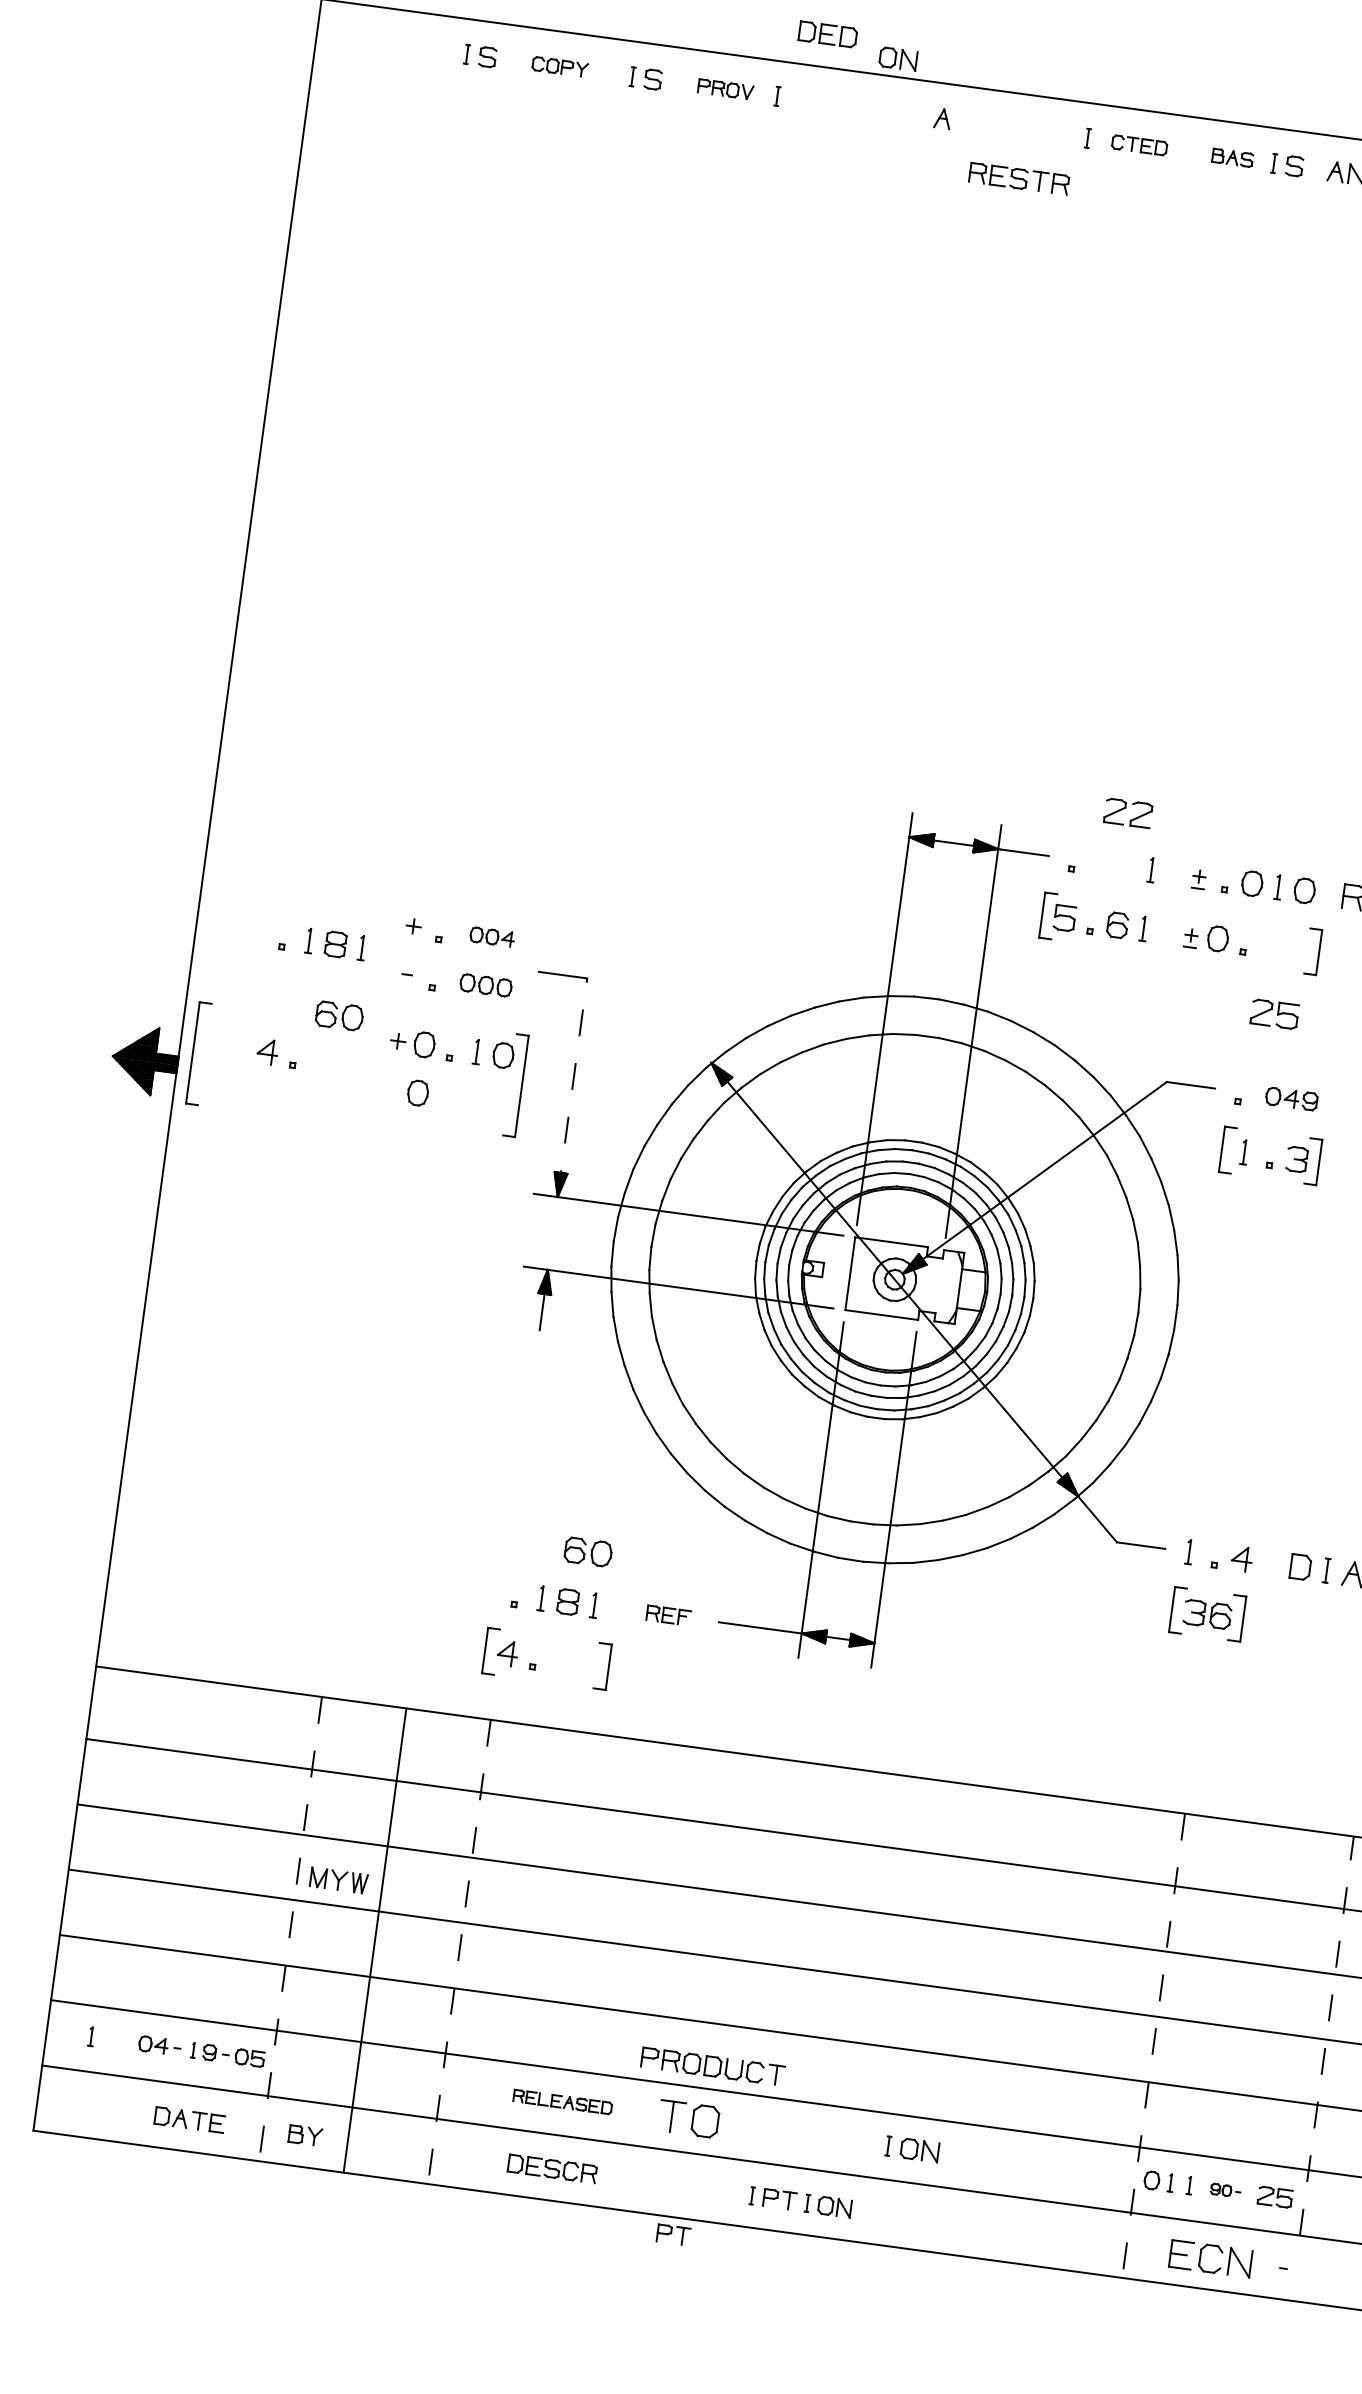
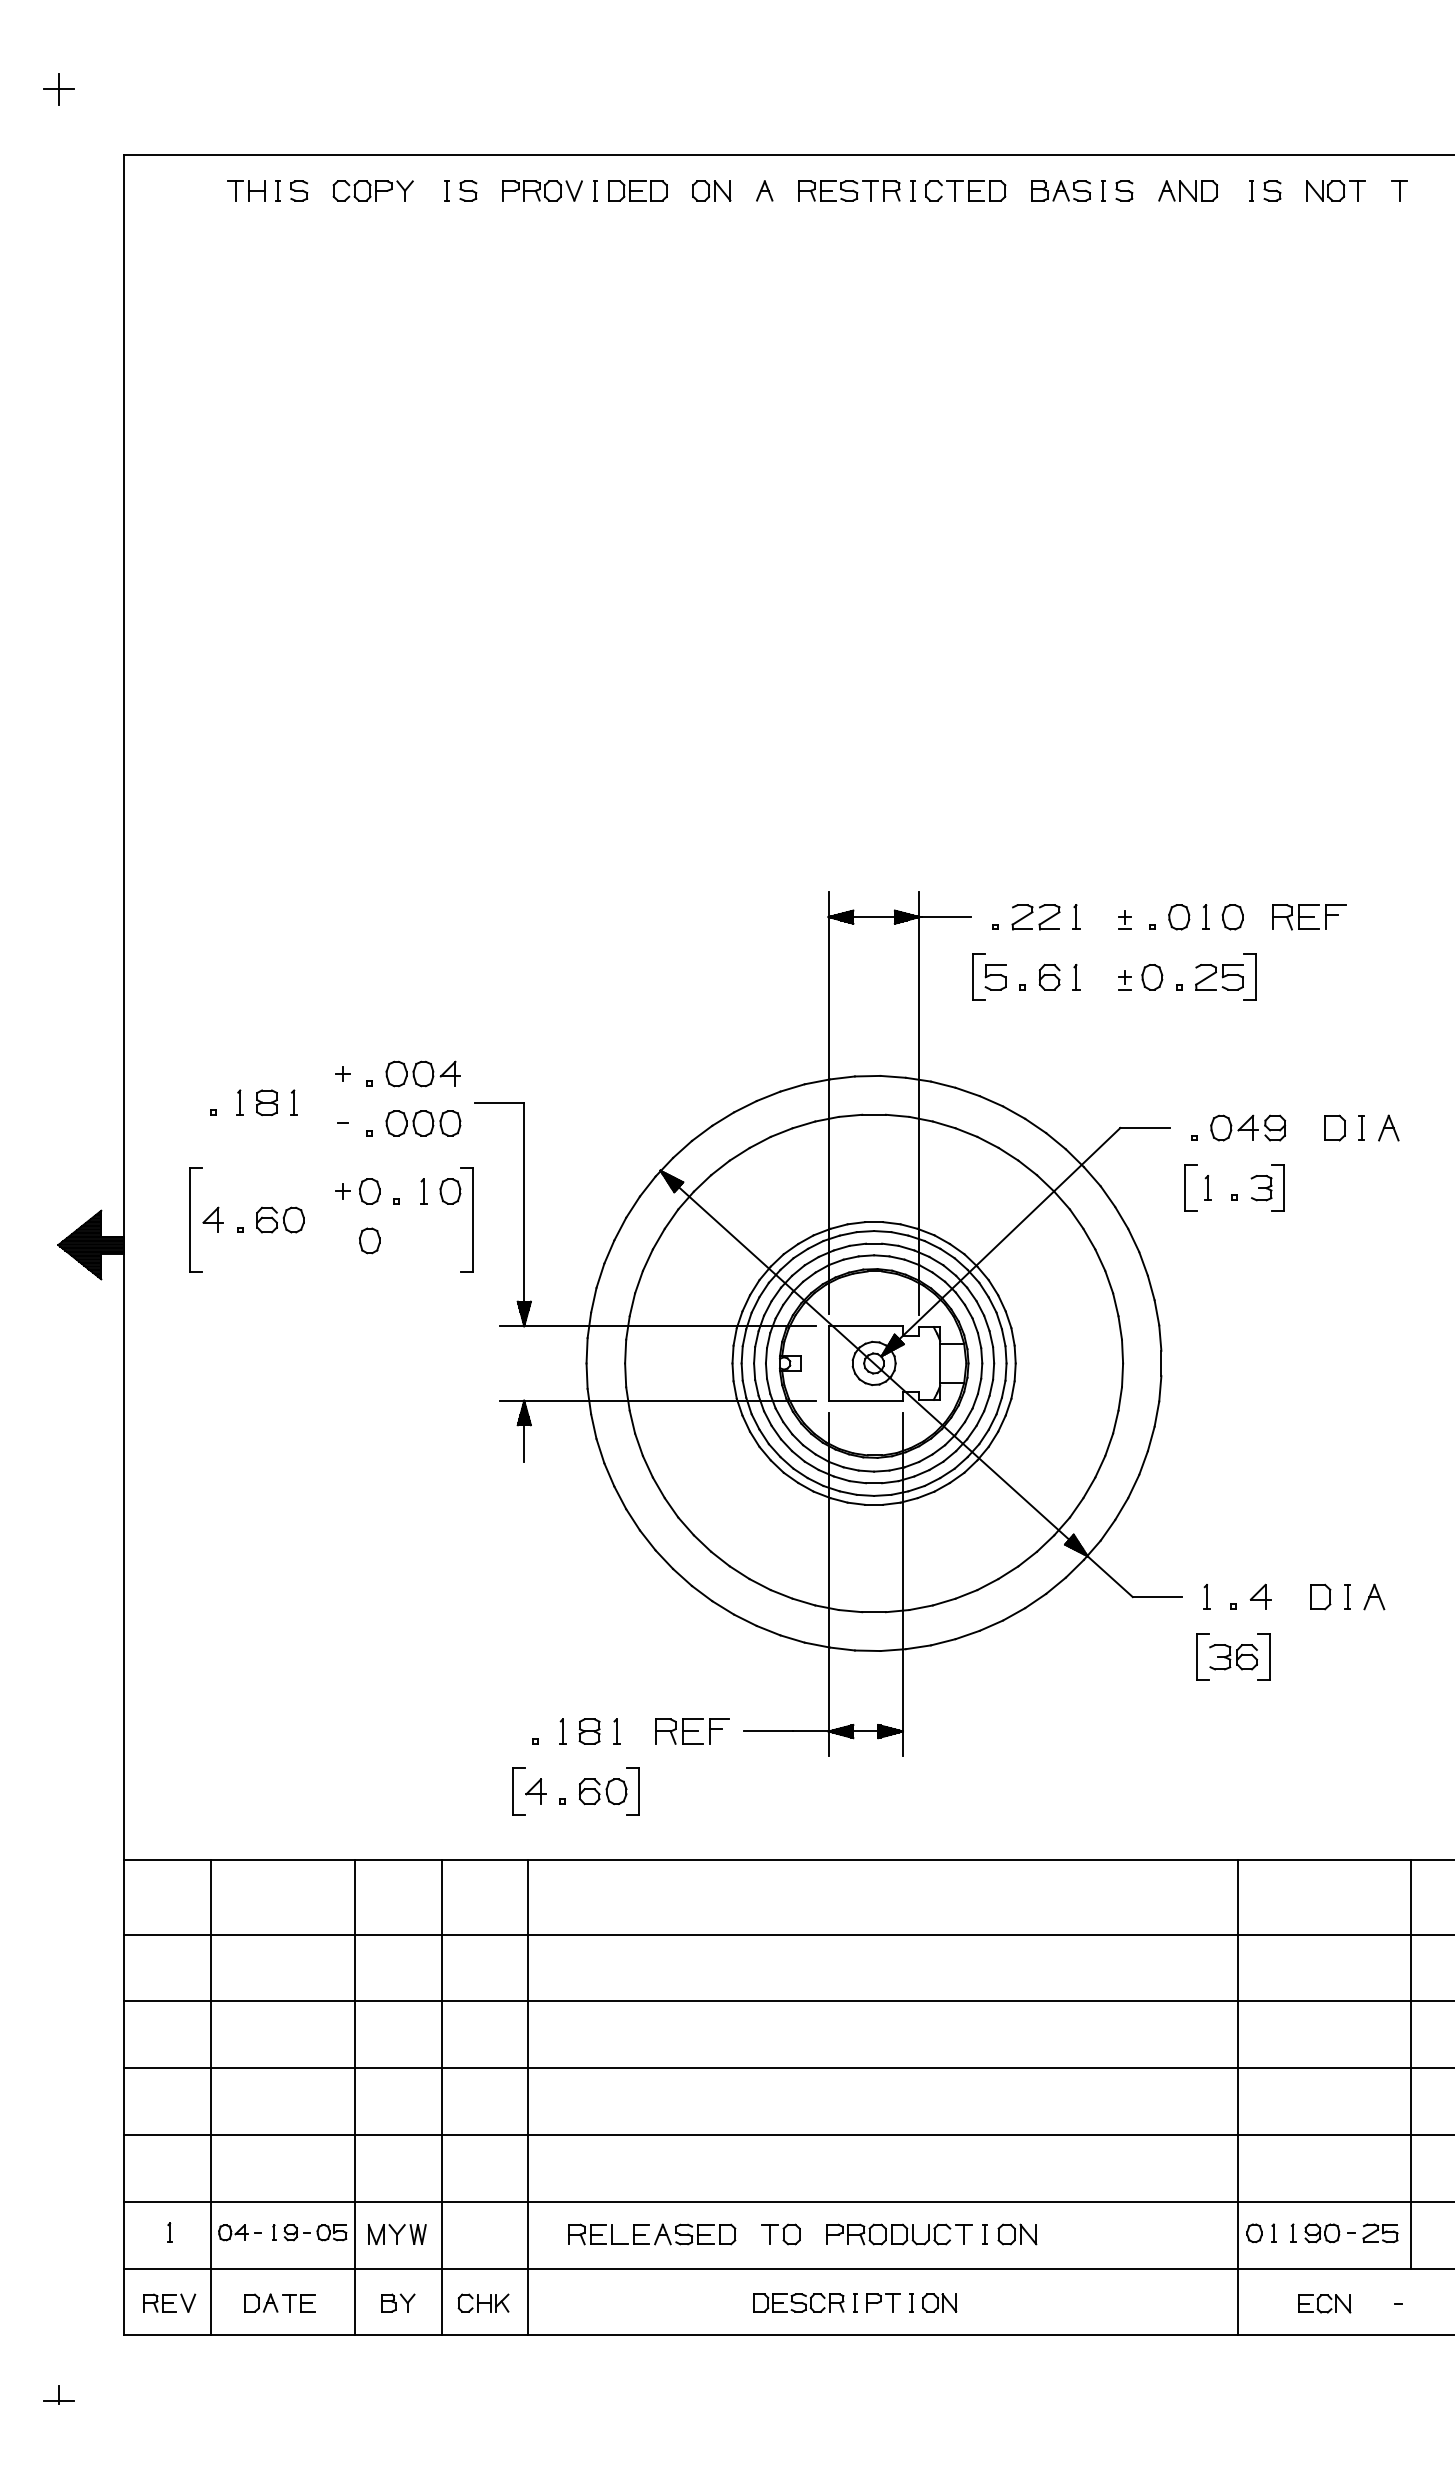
part: (827, 34) -> (637, 190), moved
part: (436, 49) -> (246, 190), added
part: (898, 58) -> (711, 190), moved
part: (559, 66) -> (372, 190), size x1.43
part: (725, 88) -> (542, 190), size x1.43
part: (1139, 144) -> (965, 190), size x1.43
part: (1232, 157) -> (1060, 190), size x1.43
part: (1019, 178) -> (849, 190), moved
part: (1127, 813) -> (1035, 917), moved
part: (491, 936) -> (422, 1073), size x1.67
part: (486, 985) -> (423, 1123), size x1.43
part: (1274, 1014) -> (1219, 977), moved
part: (339, 1015) -> (280, 1219), moved
part: (198, 1053) -> (195, 1219), moved
line: (572, 1087) -> (524, 1214), dashed -> solid
part: (1291, 1098) -> (1247, 1127), size x1.43
part: (588, 1551) -> (603, 1791), moved
part: (668, 1615) -> (692, 1731), size x1.67
part: (338, 1880) -> (396, 2234), moved
line: (148, 1909) -> (210, 2097), added
line: (290, 1929) -> (355, 2098), dashed -> solid
line: (459, 1952) -> (528, 2098), dashed -> solid
line: (1326, 2035) -> (1410, 2063), dashed -> solid
line: (1154, 2046) -> (1238, 2098), dashed -> solid
part: (713, 2066) -> (899, 2234), moved
part: (563, 2102) -> (652, 2234), size x1.67
part: (81, 2104) -> (169, 2302), added
part: (688, 2119) -> (780, 2234), size x0.62
part: (388, 2146) -> (483, 2302), added
part: (552, 2168) -> (798, 2302), moved
part: (1225, 2190) -> (1329, 2233), size x1.67
part: (673, 2234) -> (781, 2352), removed
part: (1211, 2258) -> (1324, 2303), size x0.62

